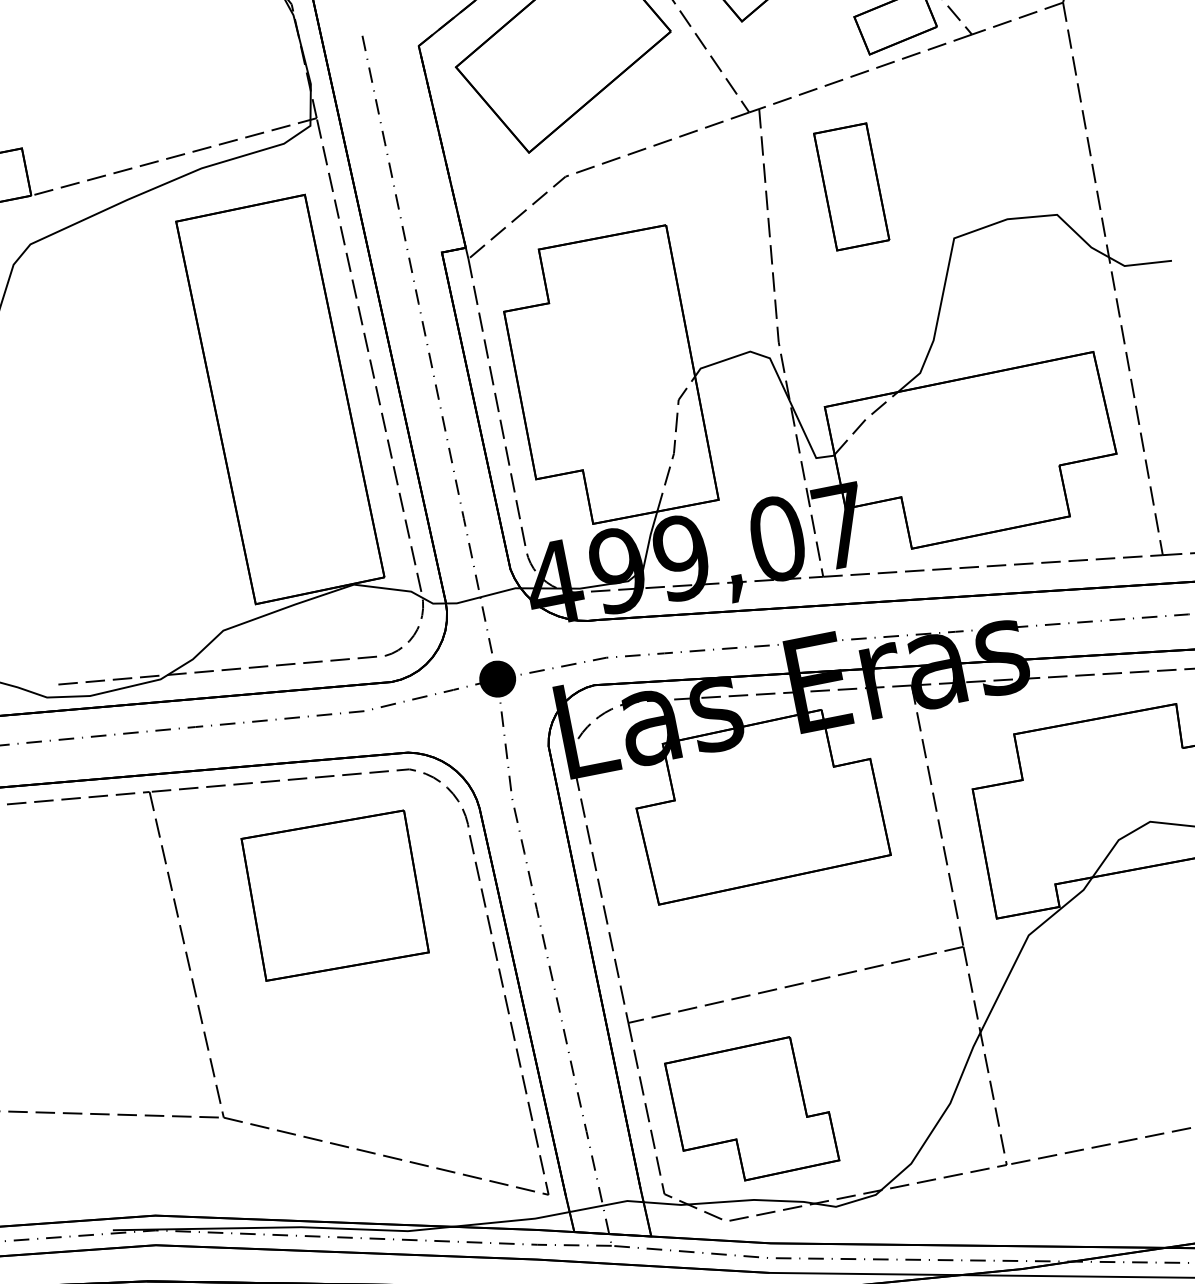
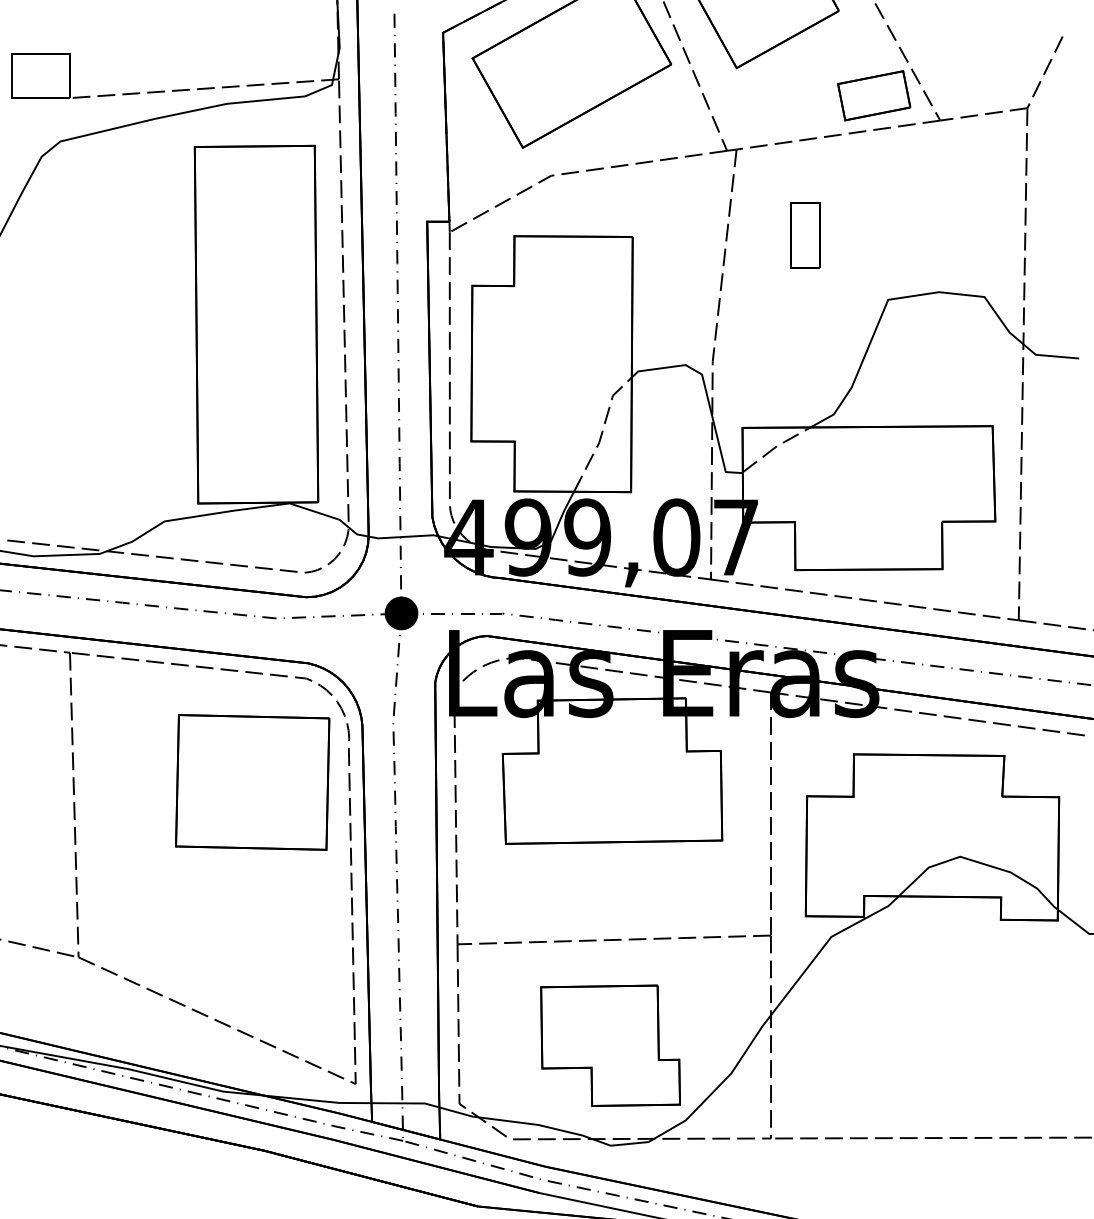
part: (851, 186) -> (805, 235), size x0.6
part: (334, 895) -> (252, 782), moved
part: (752, 1111) -> (610, 1045), moved

